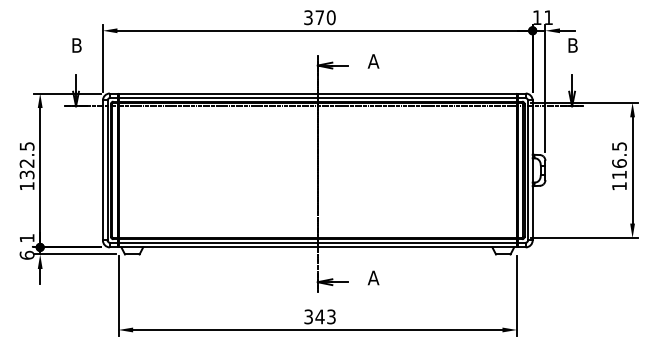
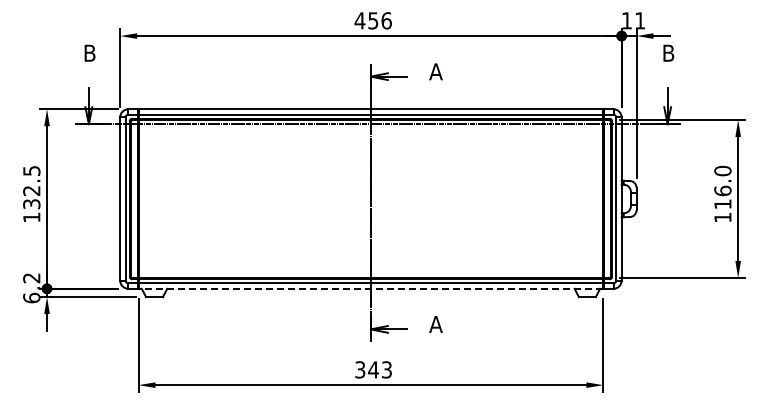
text: (319, 17) -> (372, 20), 370 -> 456
text: (619, 146) -> (722, 170), 116.5 -> 116.0
text: (26, 238) -> (31, 278), 6.1 -> 6.2
line: (317, 247) -> (370, 288), solid -> dashed

